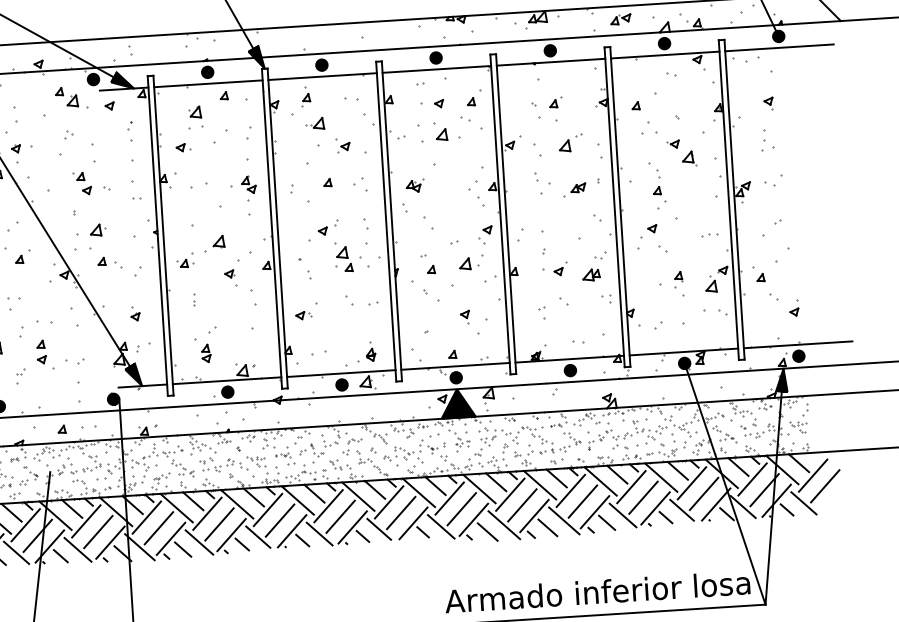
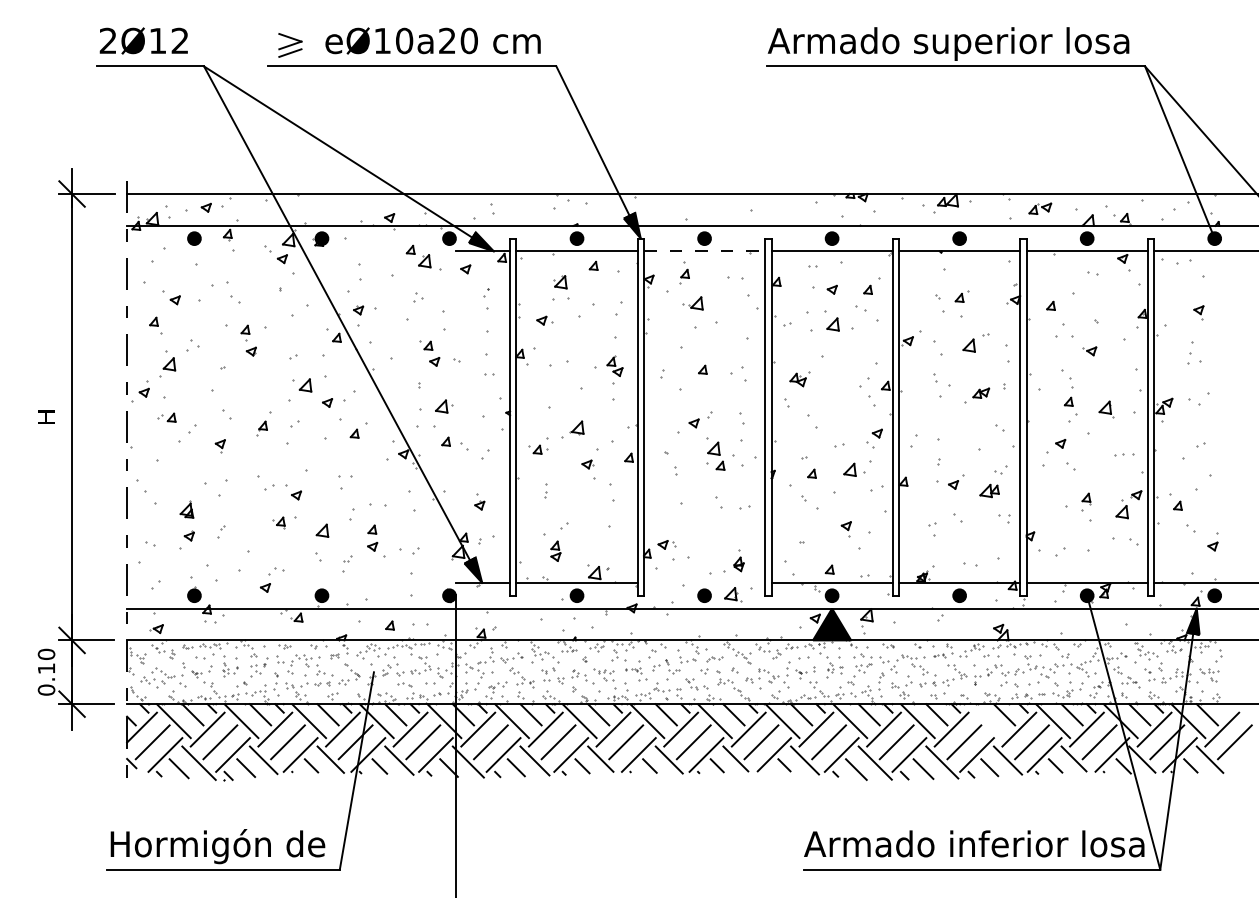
line: (322, 76) -> (704, 251), solid -> dashed
part: (343, 147) -> (722, 331), removed
part: (689, 158) -> (1106, 409), moved
part: (303, 315) -> (666, 544), moved
line: (341, 374) -> (704, 583), removed
line: (600, 481) -> (985, 721), removed

